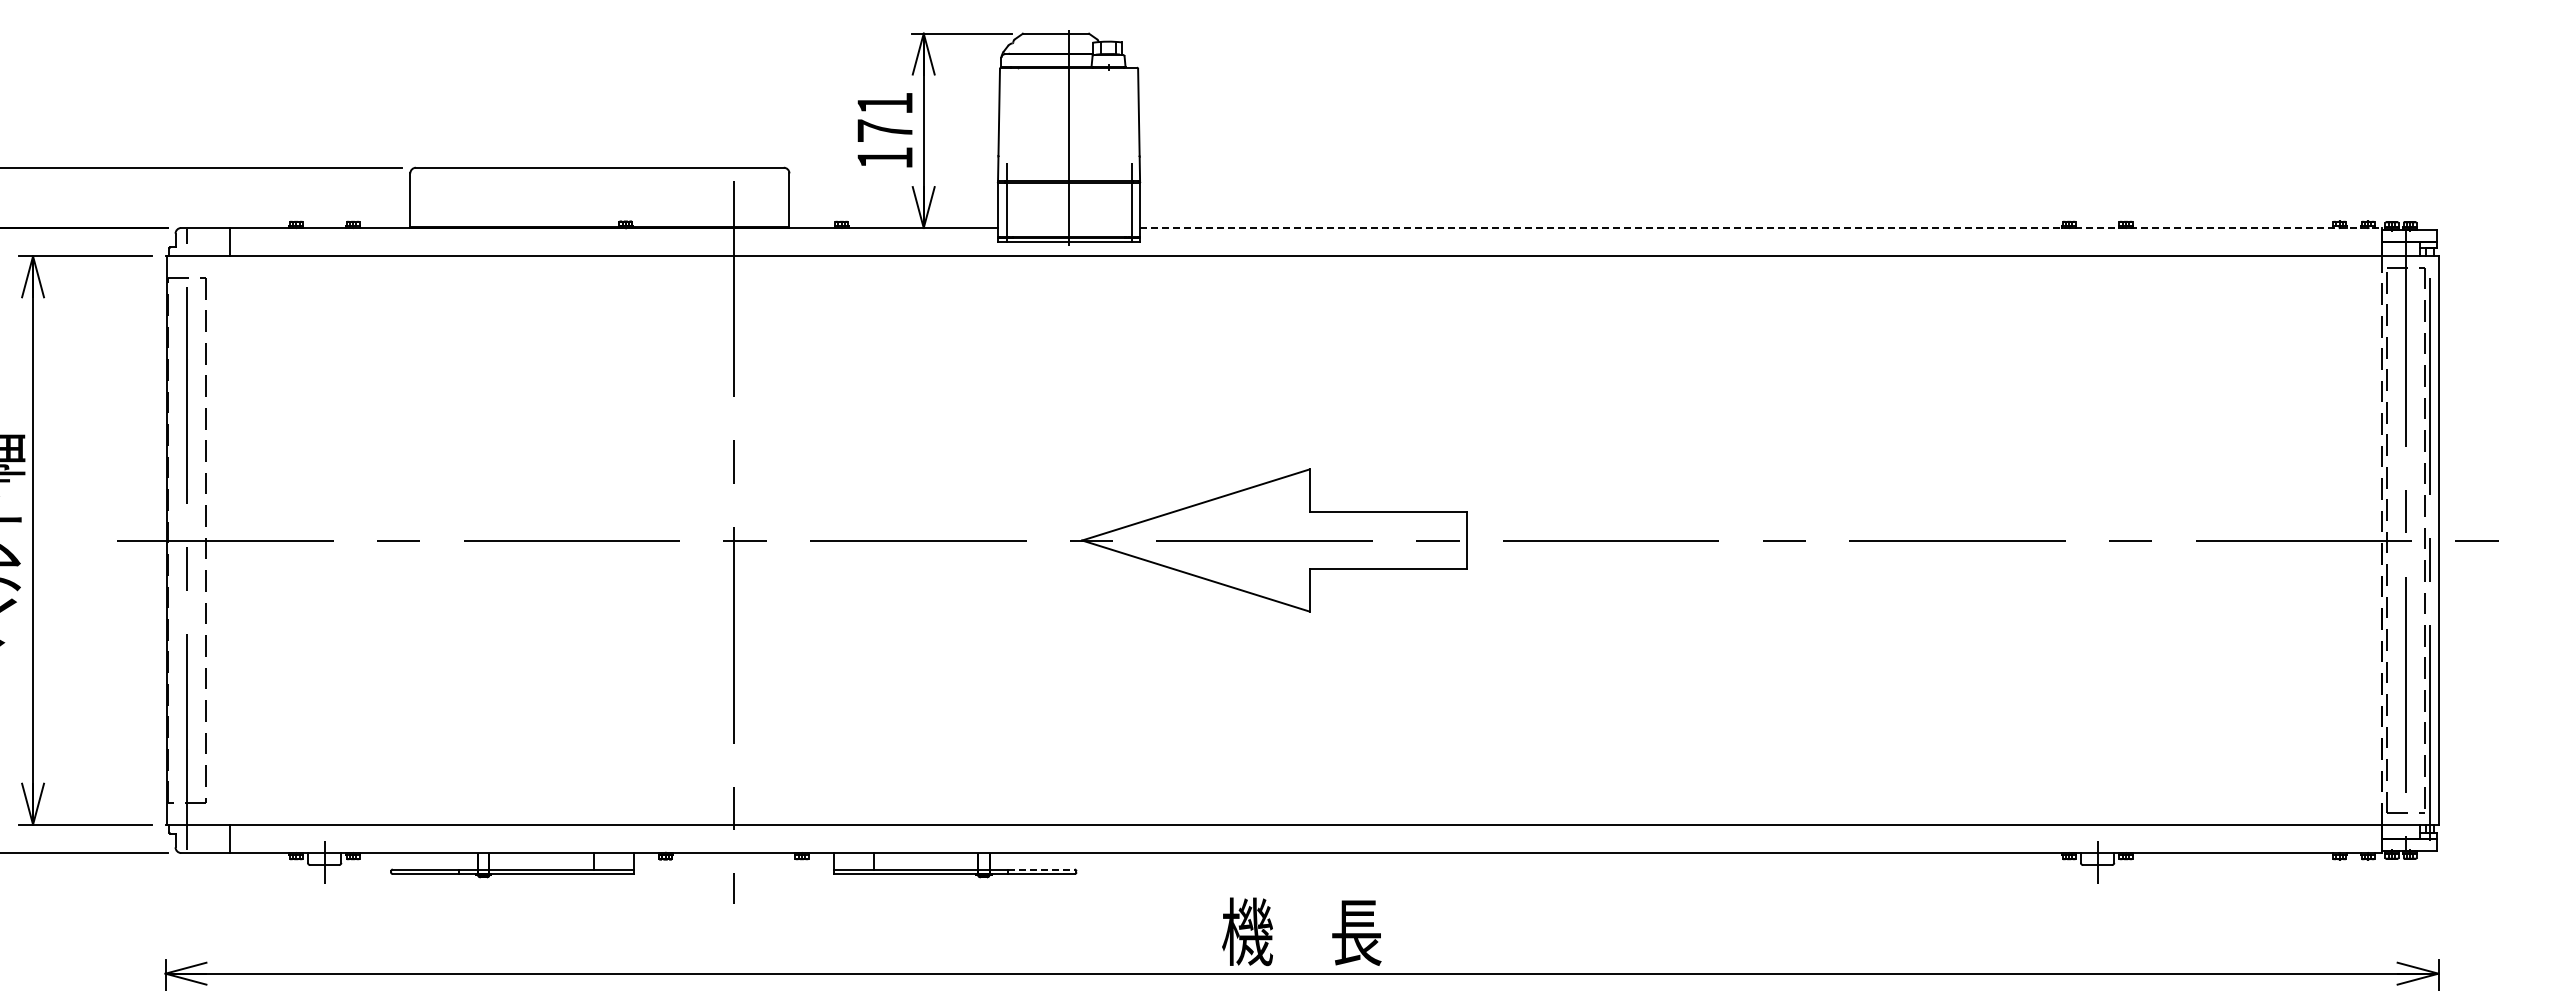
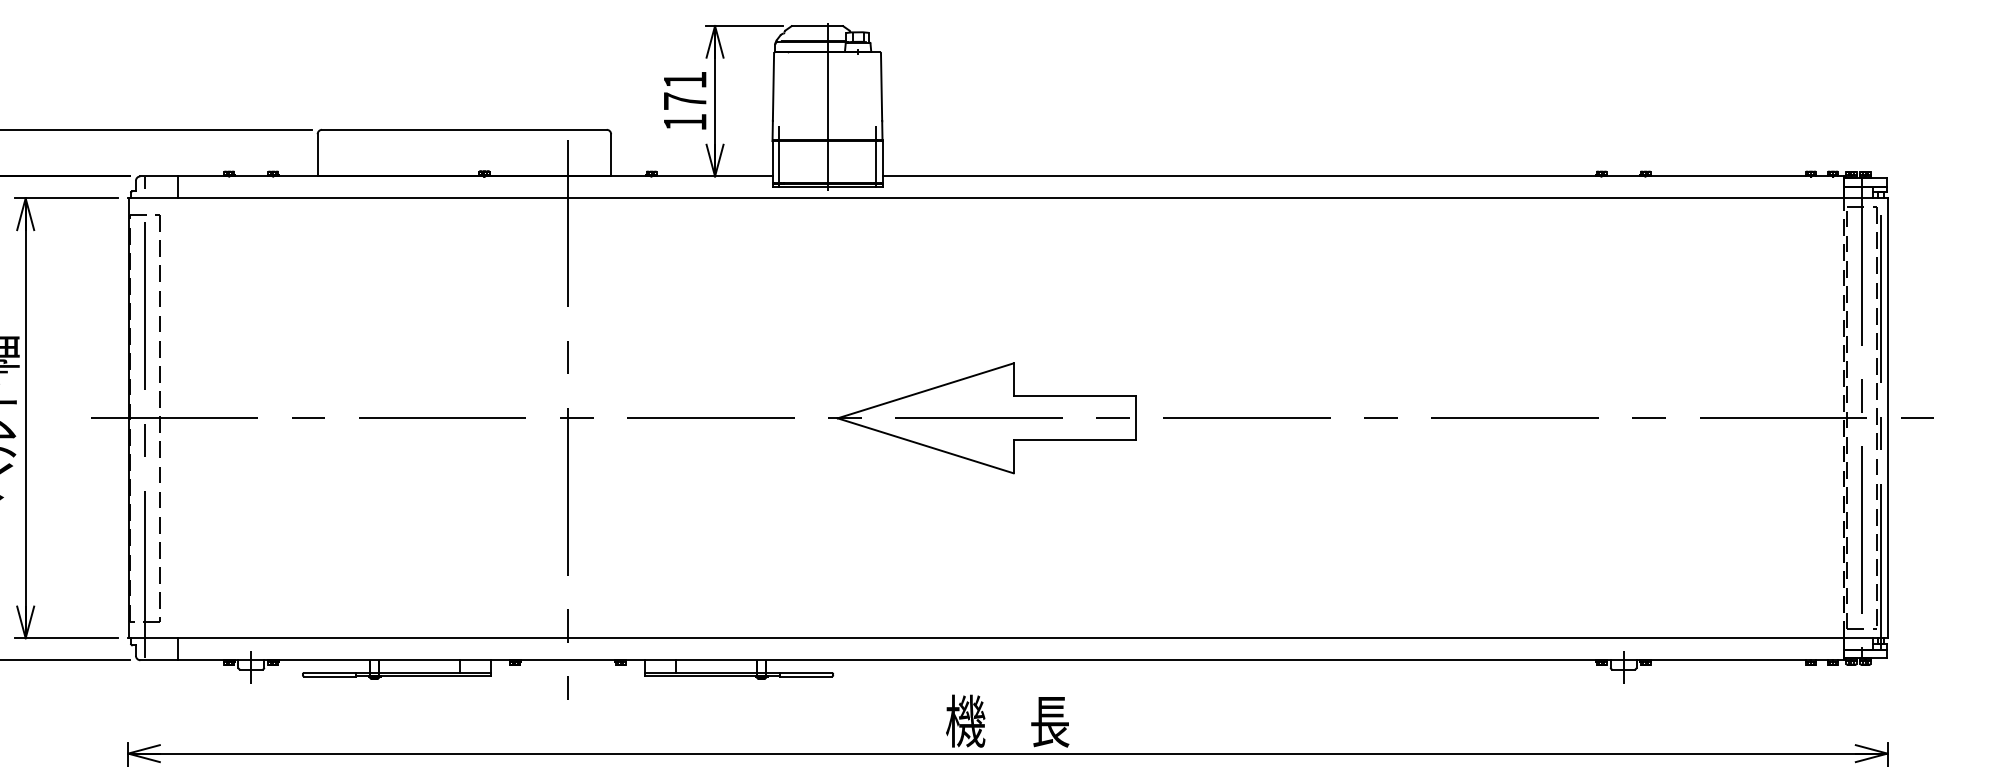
line: (1760, 227) -> (1362, 176), dashed -> solid
line: (1041, 869) -> (806, 672), dashed -> solid

